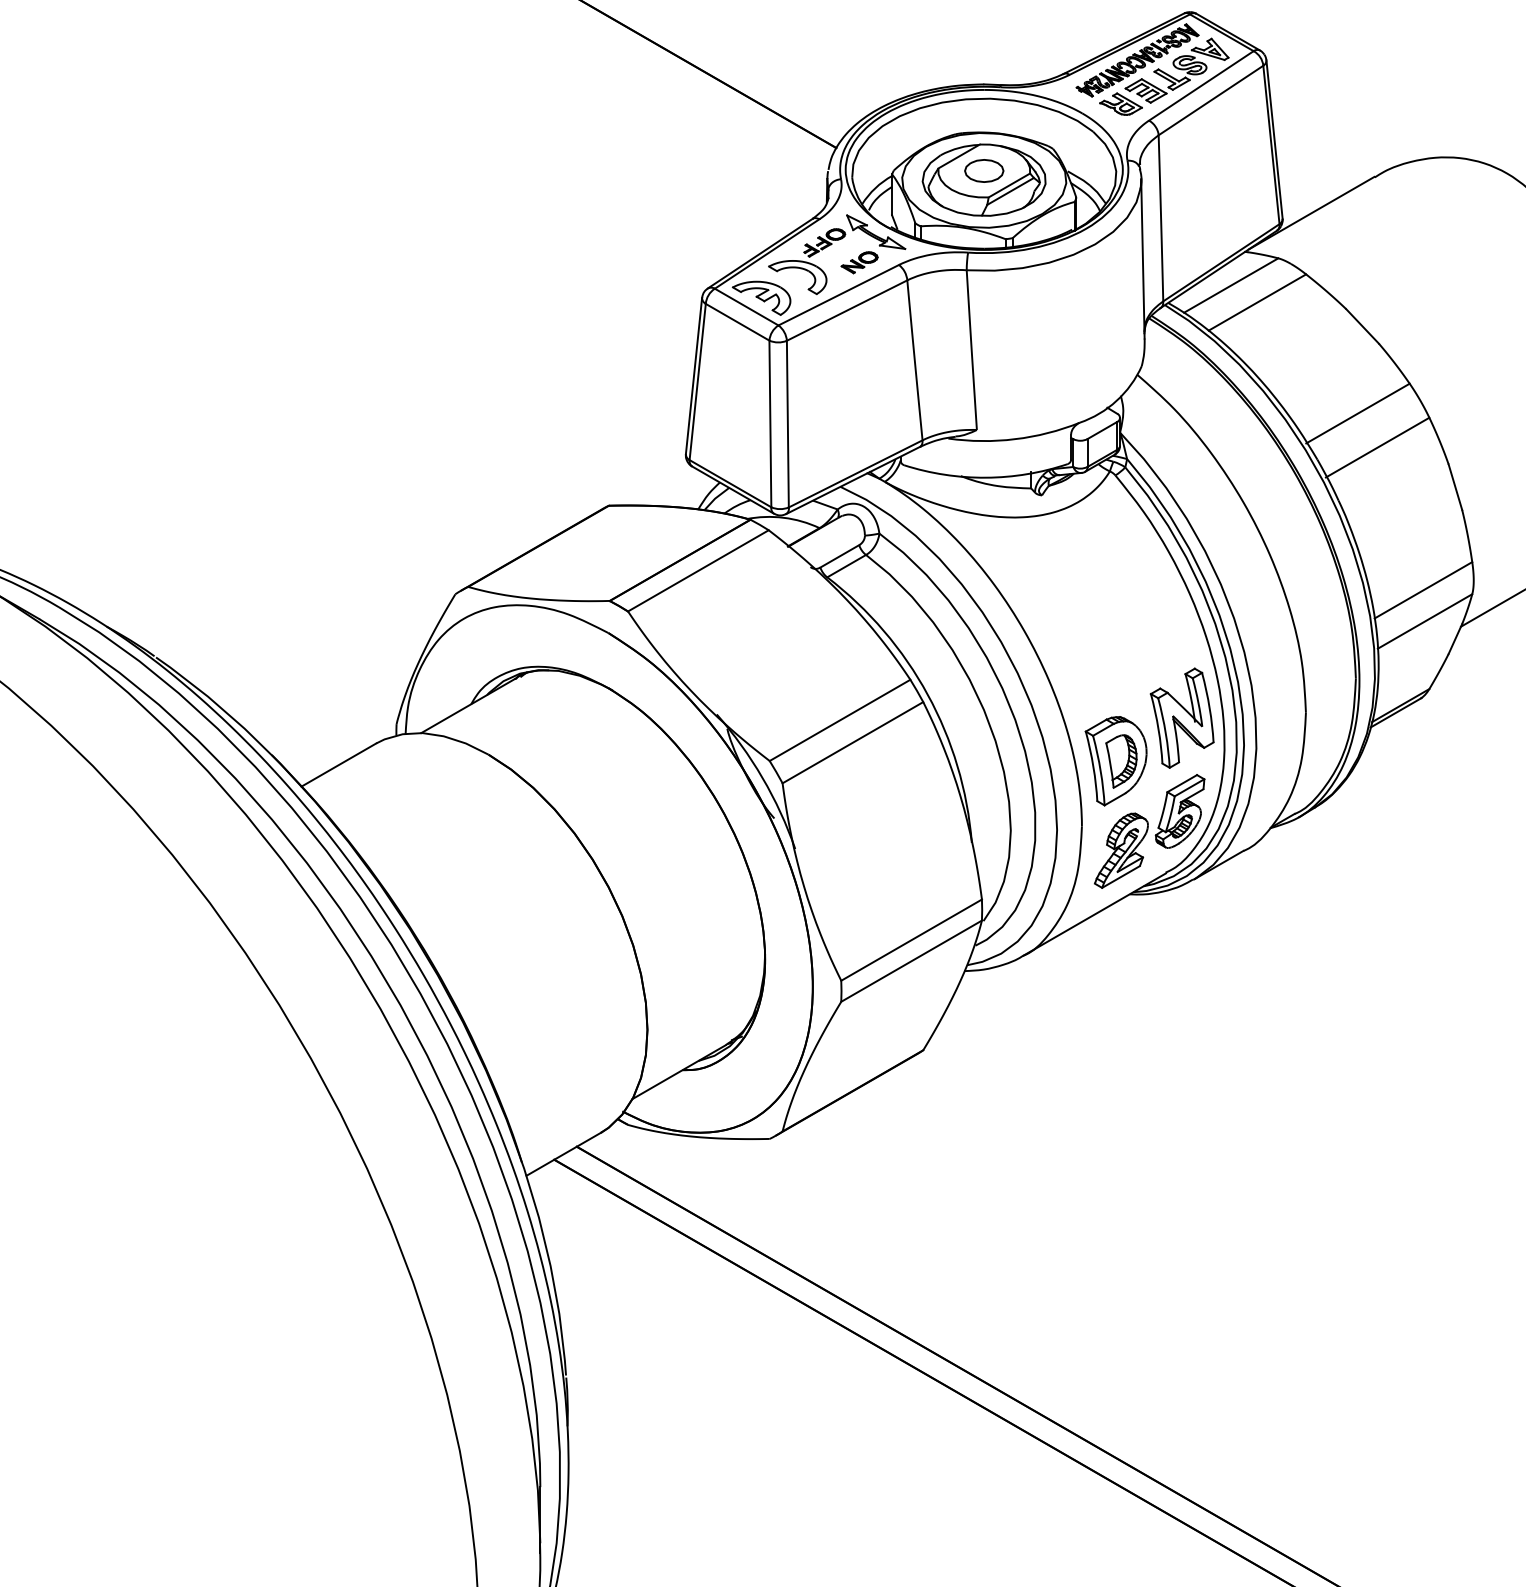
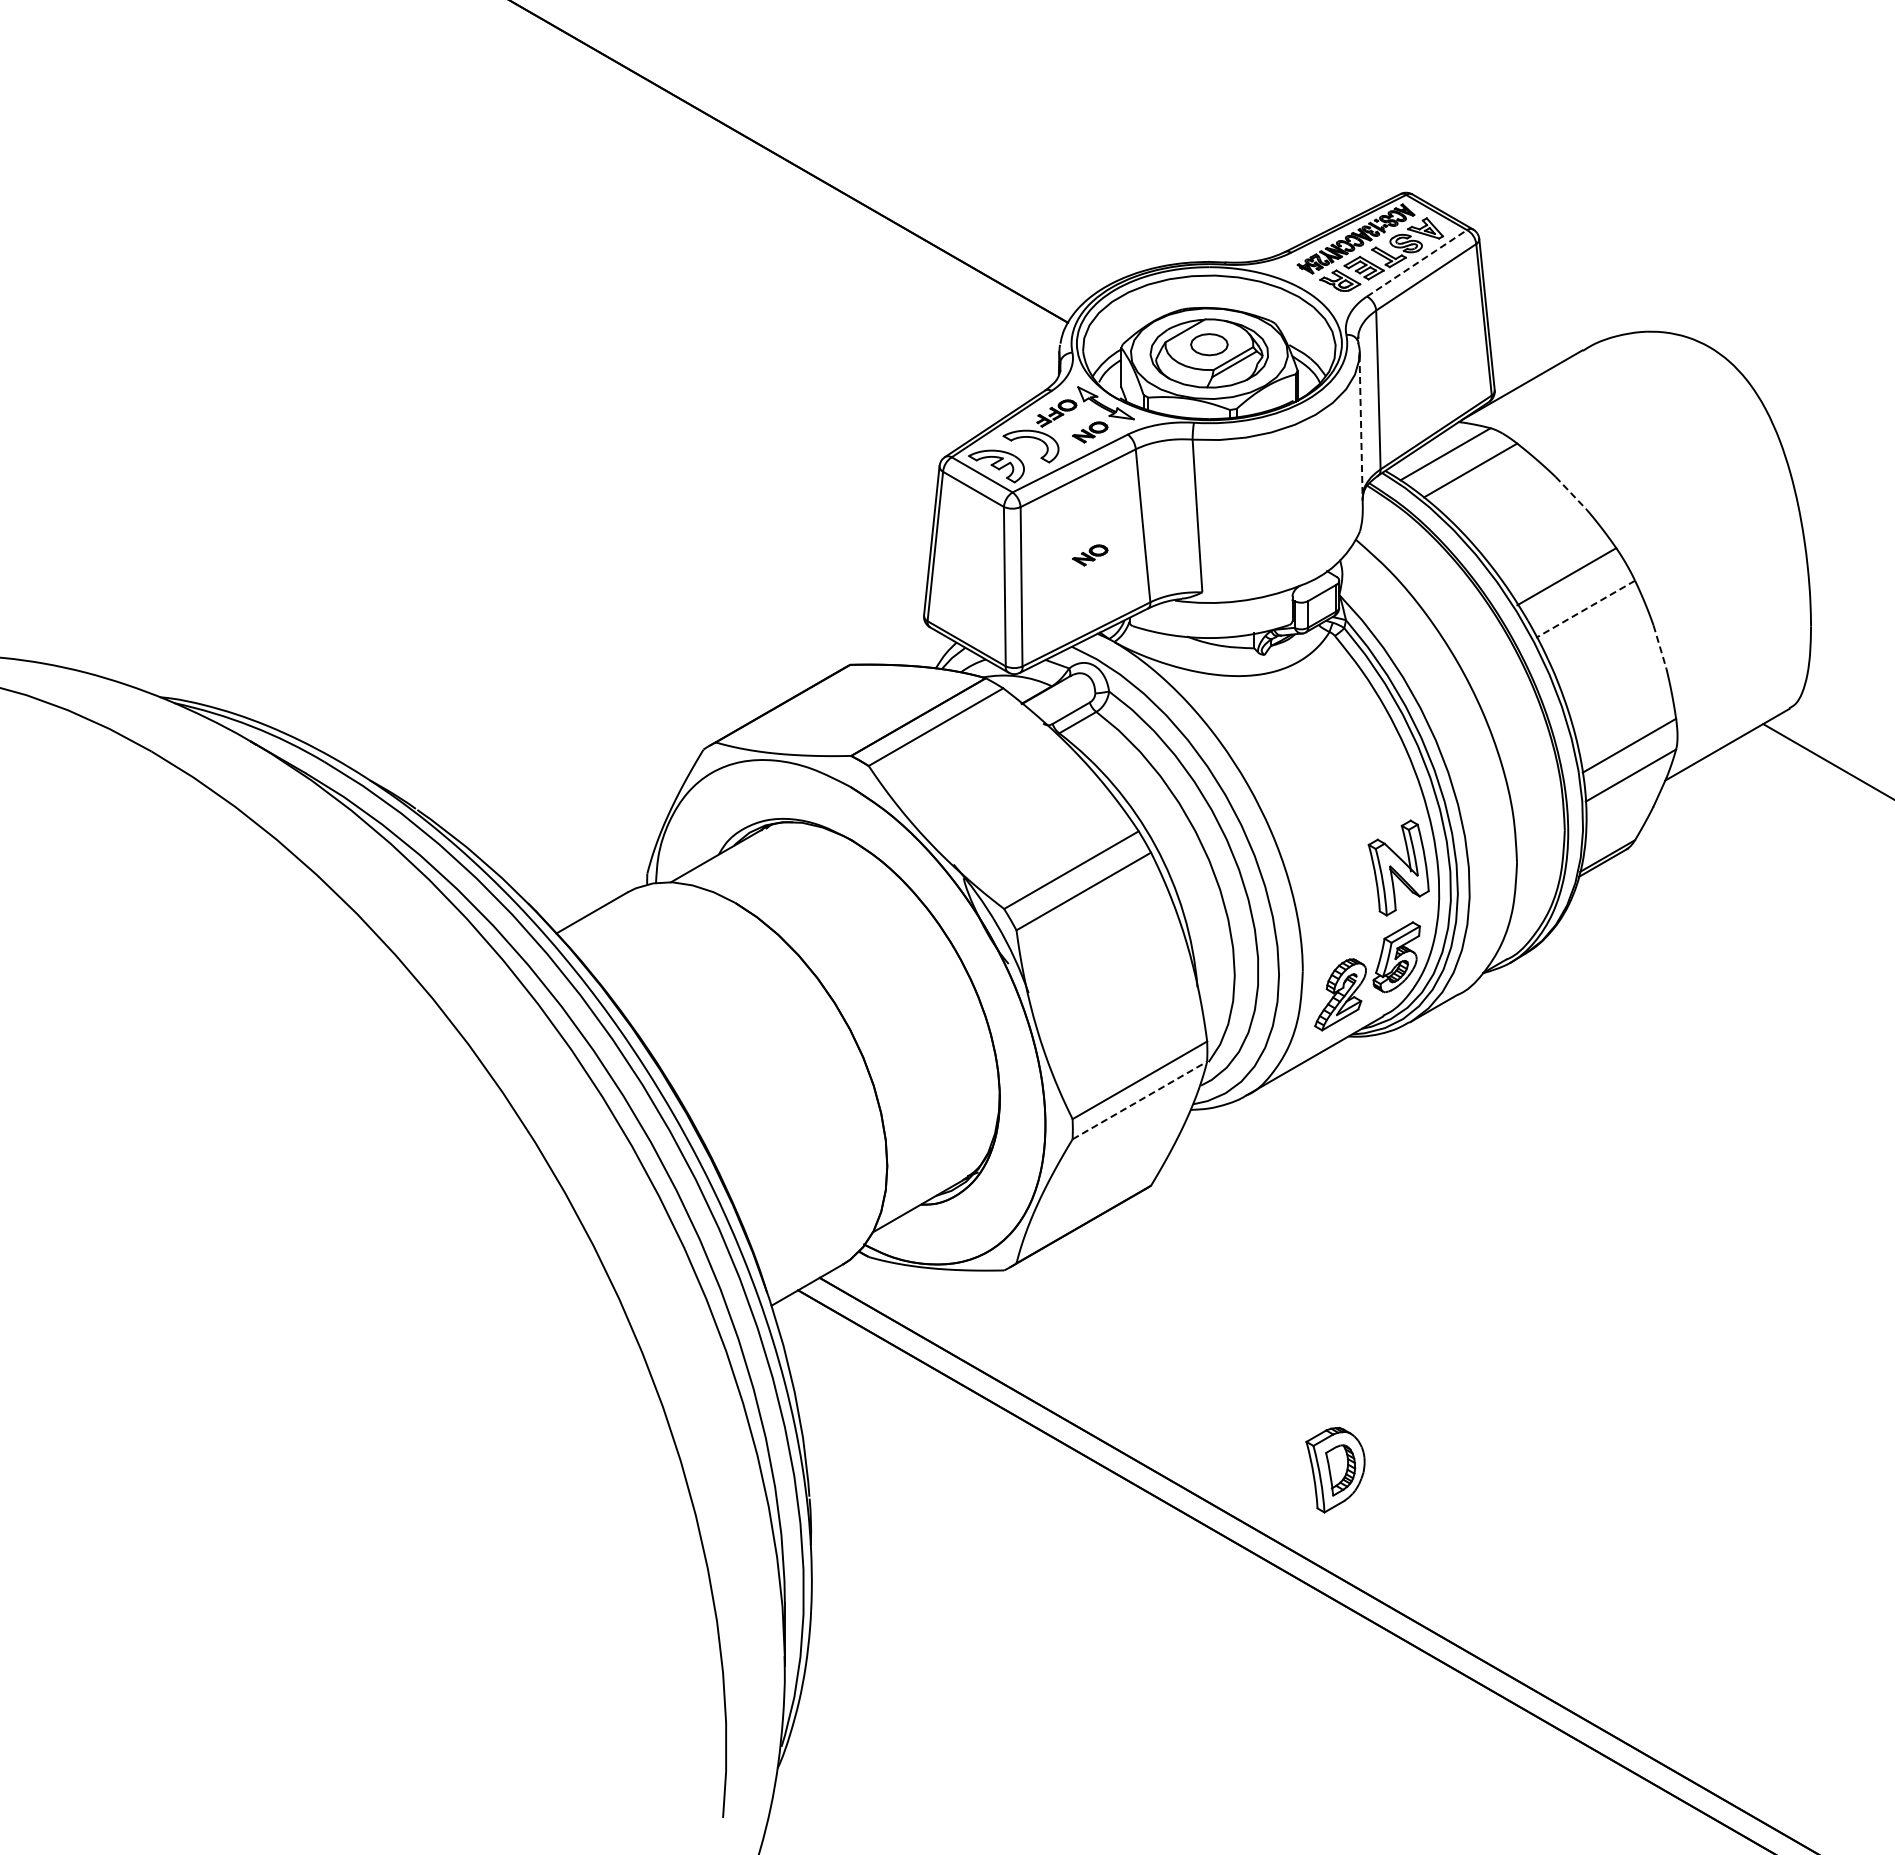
line: (1201, 86) -> (1417, 263), solid -> dashed
line: (1143, 258) -> (1361, 428), solid -> dashed
line: (1362, 326) -> (1571, 493), solid -> dashed
part: (859, 391) -> (1090, 555), added
line: (1377, 447) -> (1585, 609), solid -> dashed
line: (1455, 487) -> (1660, 647), solid -> dashed
part: (1116, 760) -> (1335, 1469), moved
line: (911, 961) -> (1139, 1100), solid -> dashed

